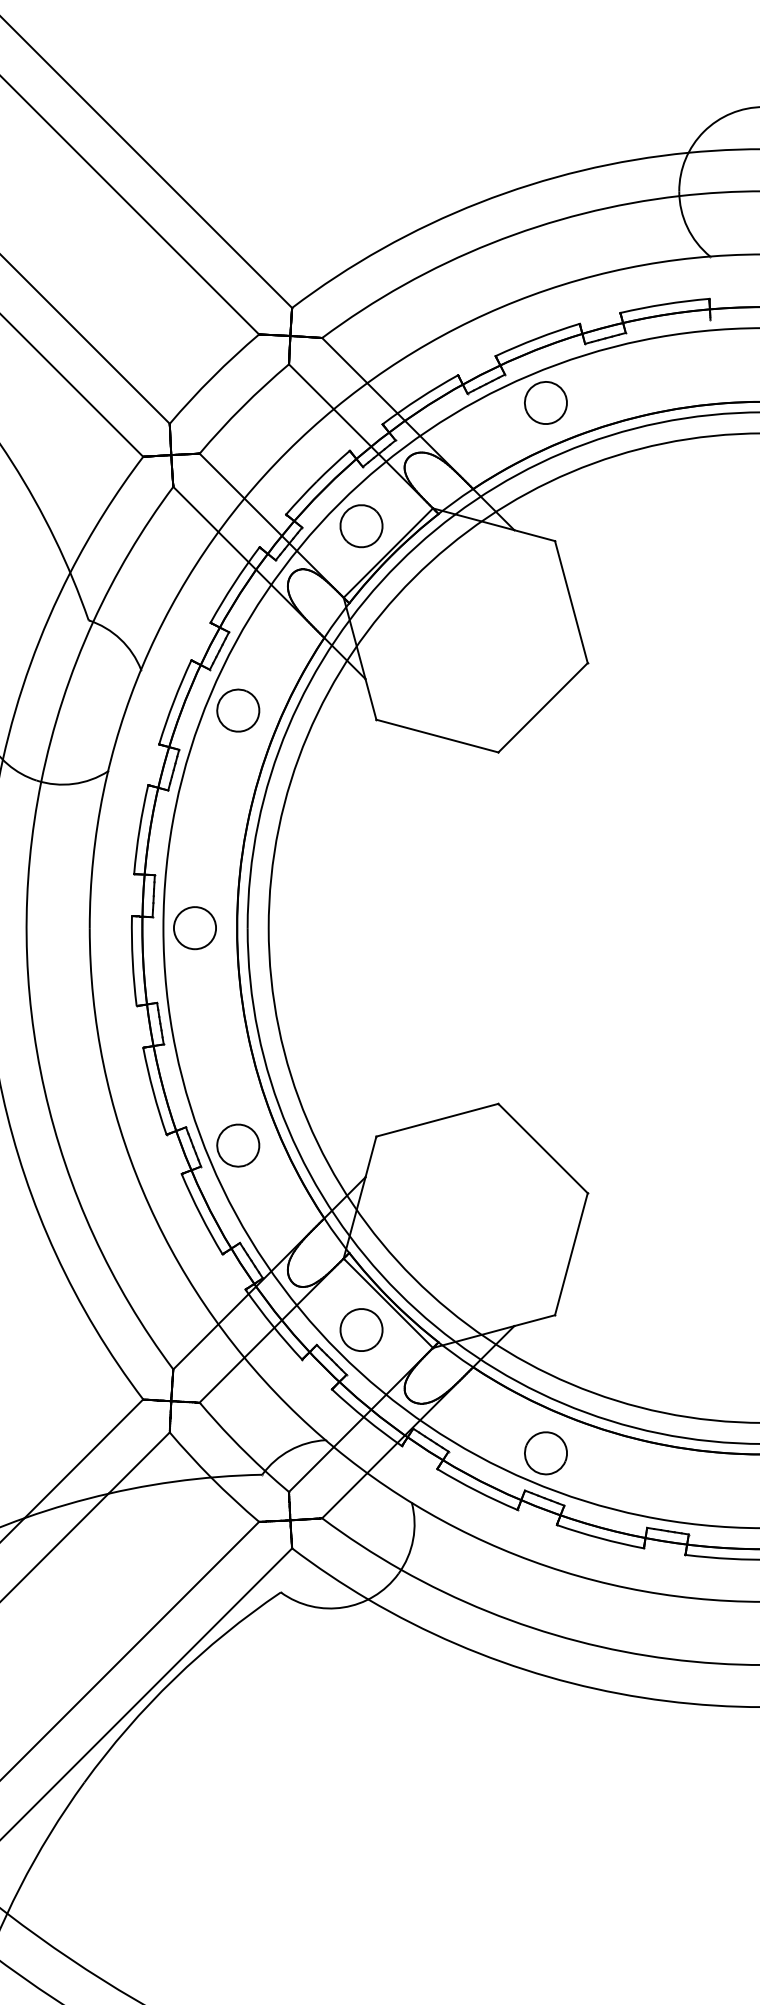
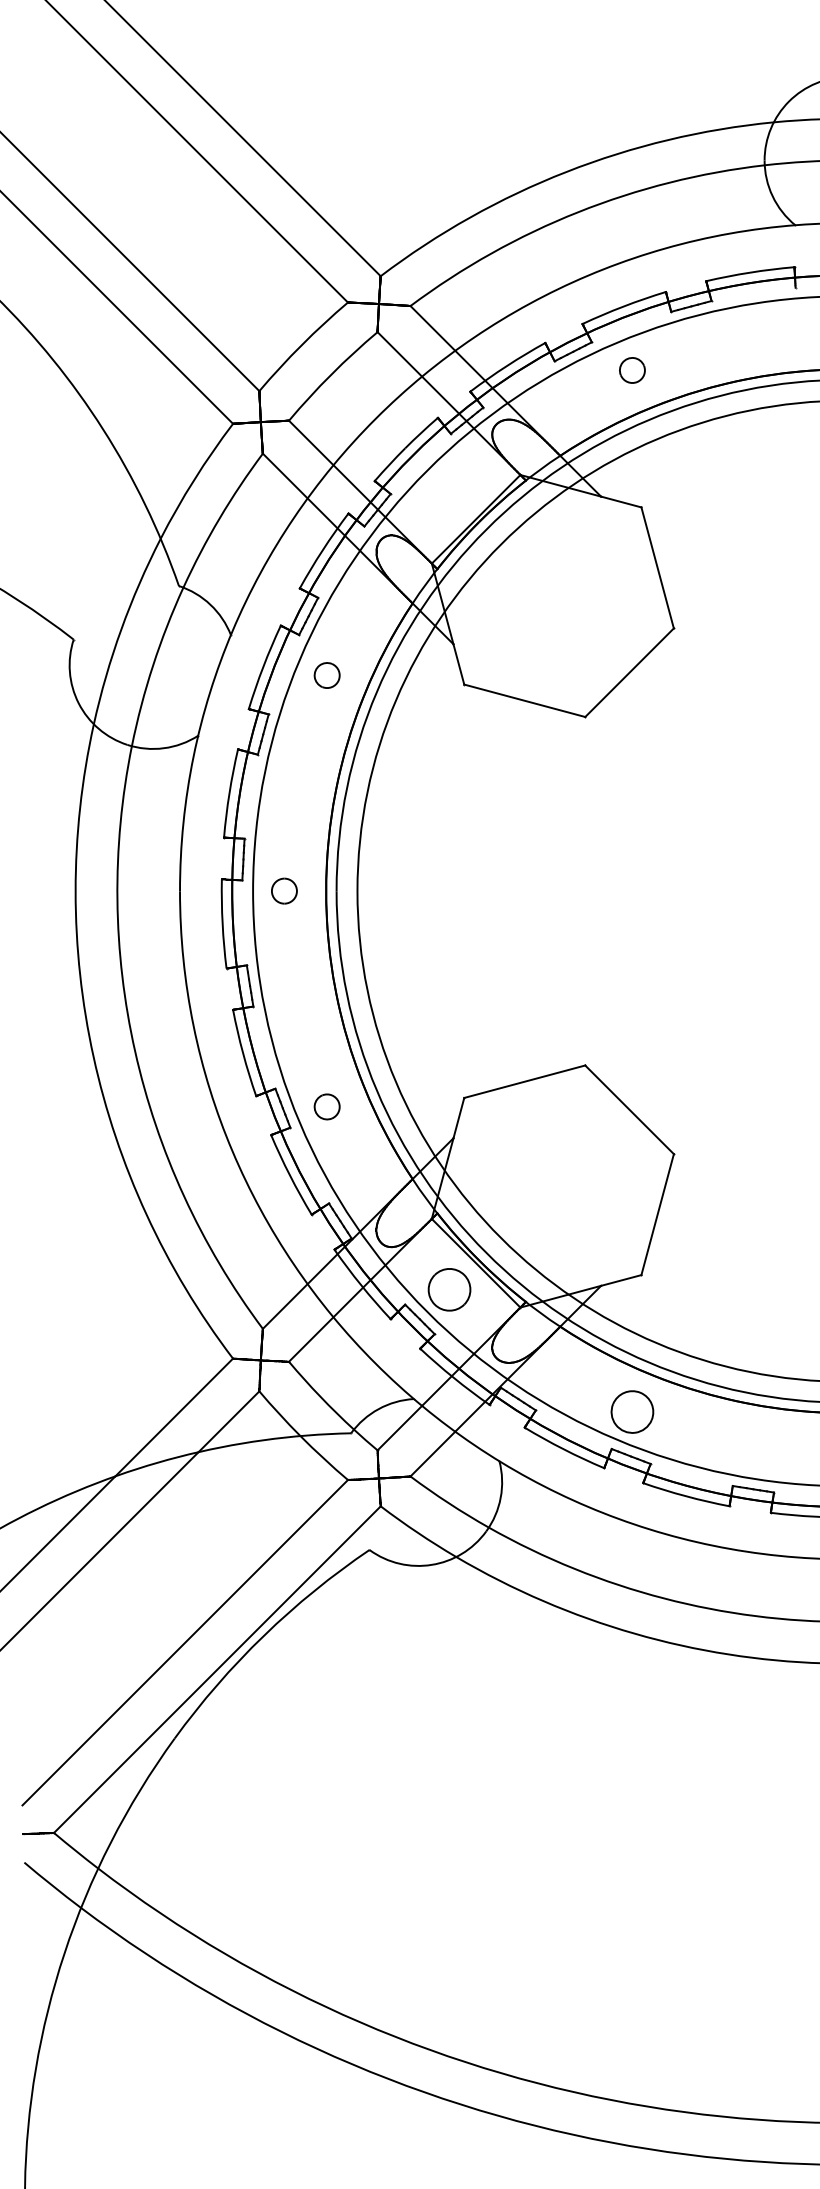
part: (546, 403) -> (632, 370), size x0.6
part: (361, 526) -> (449, 492), removed
part: (237, 710) -> (326, 675), size x0.6
part: (195, 927) -> (284, 890), size x0.6
part: (237, 1145) -> (326, 1106), size x0.6

